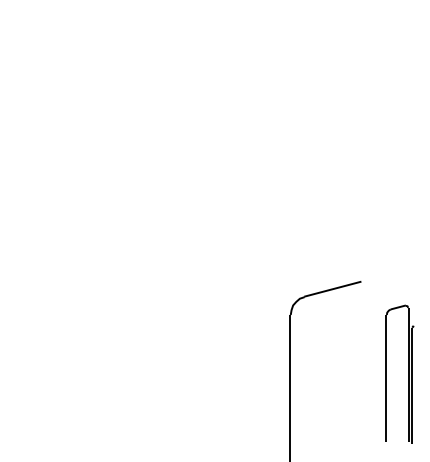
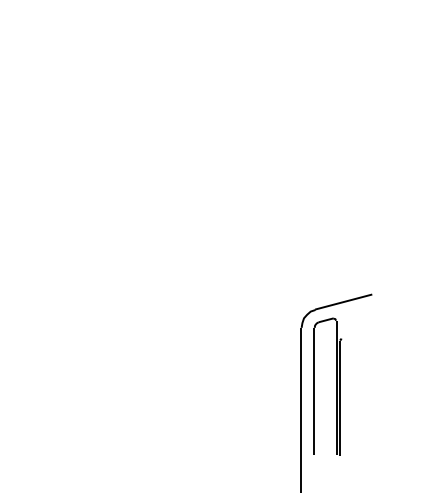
part: (408, 373) -> (336, 386), moved

